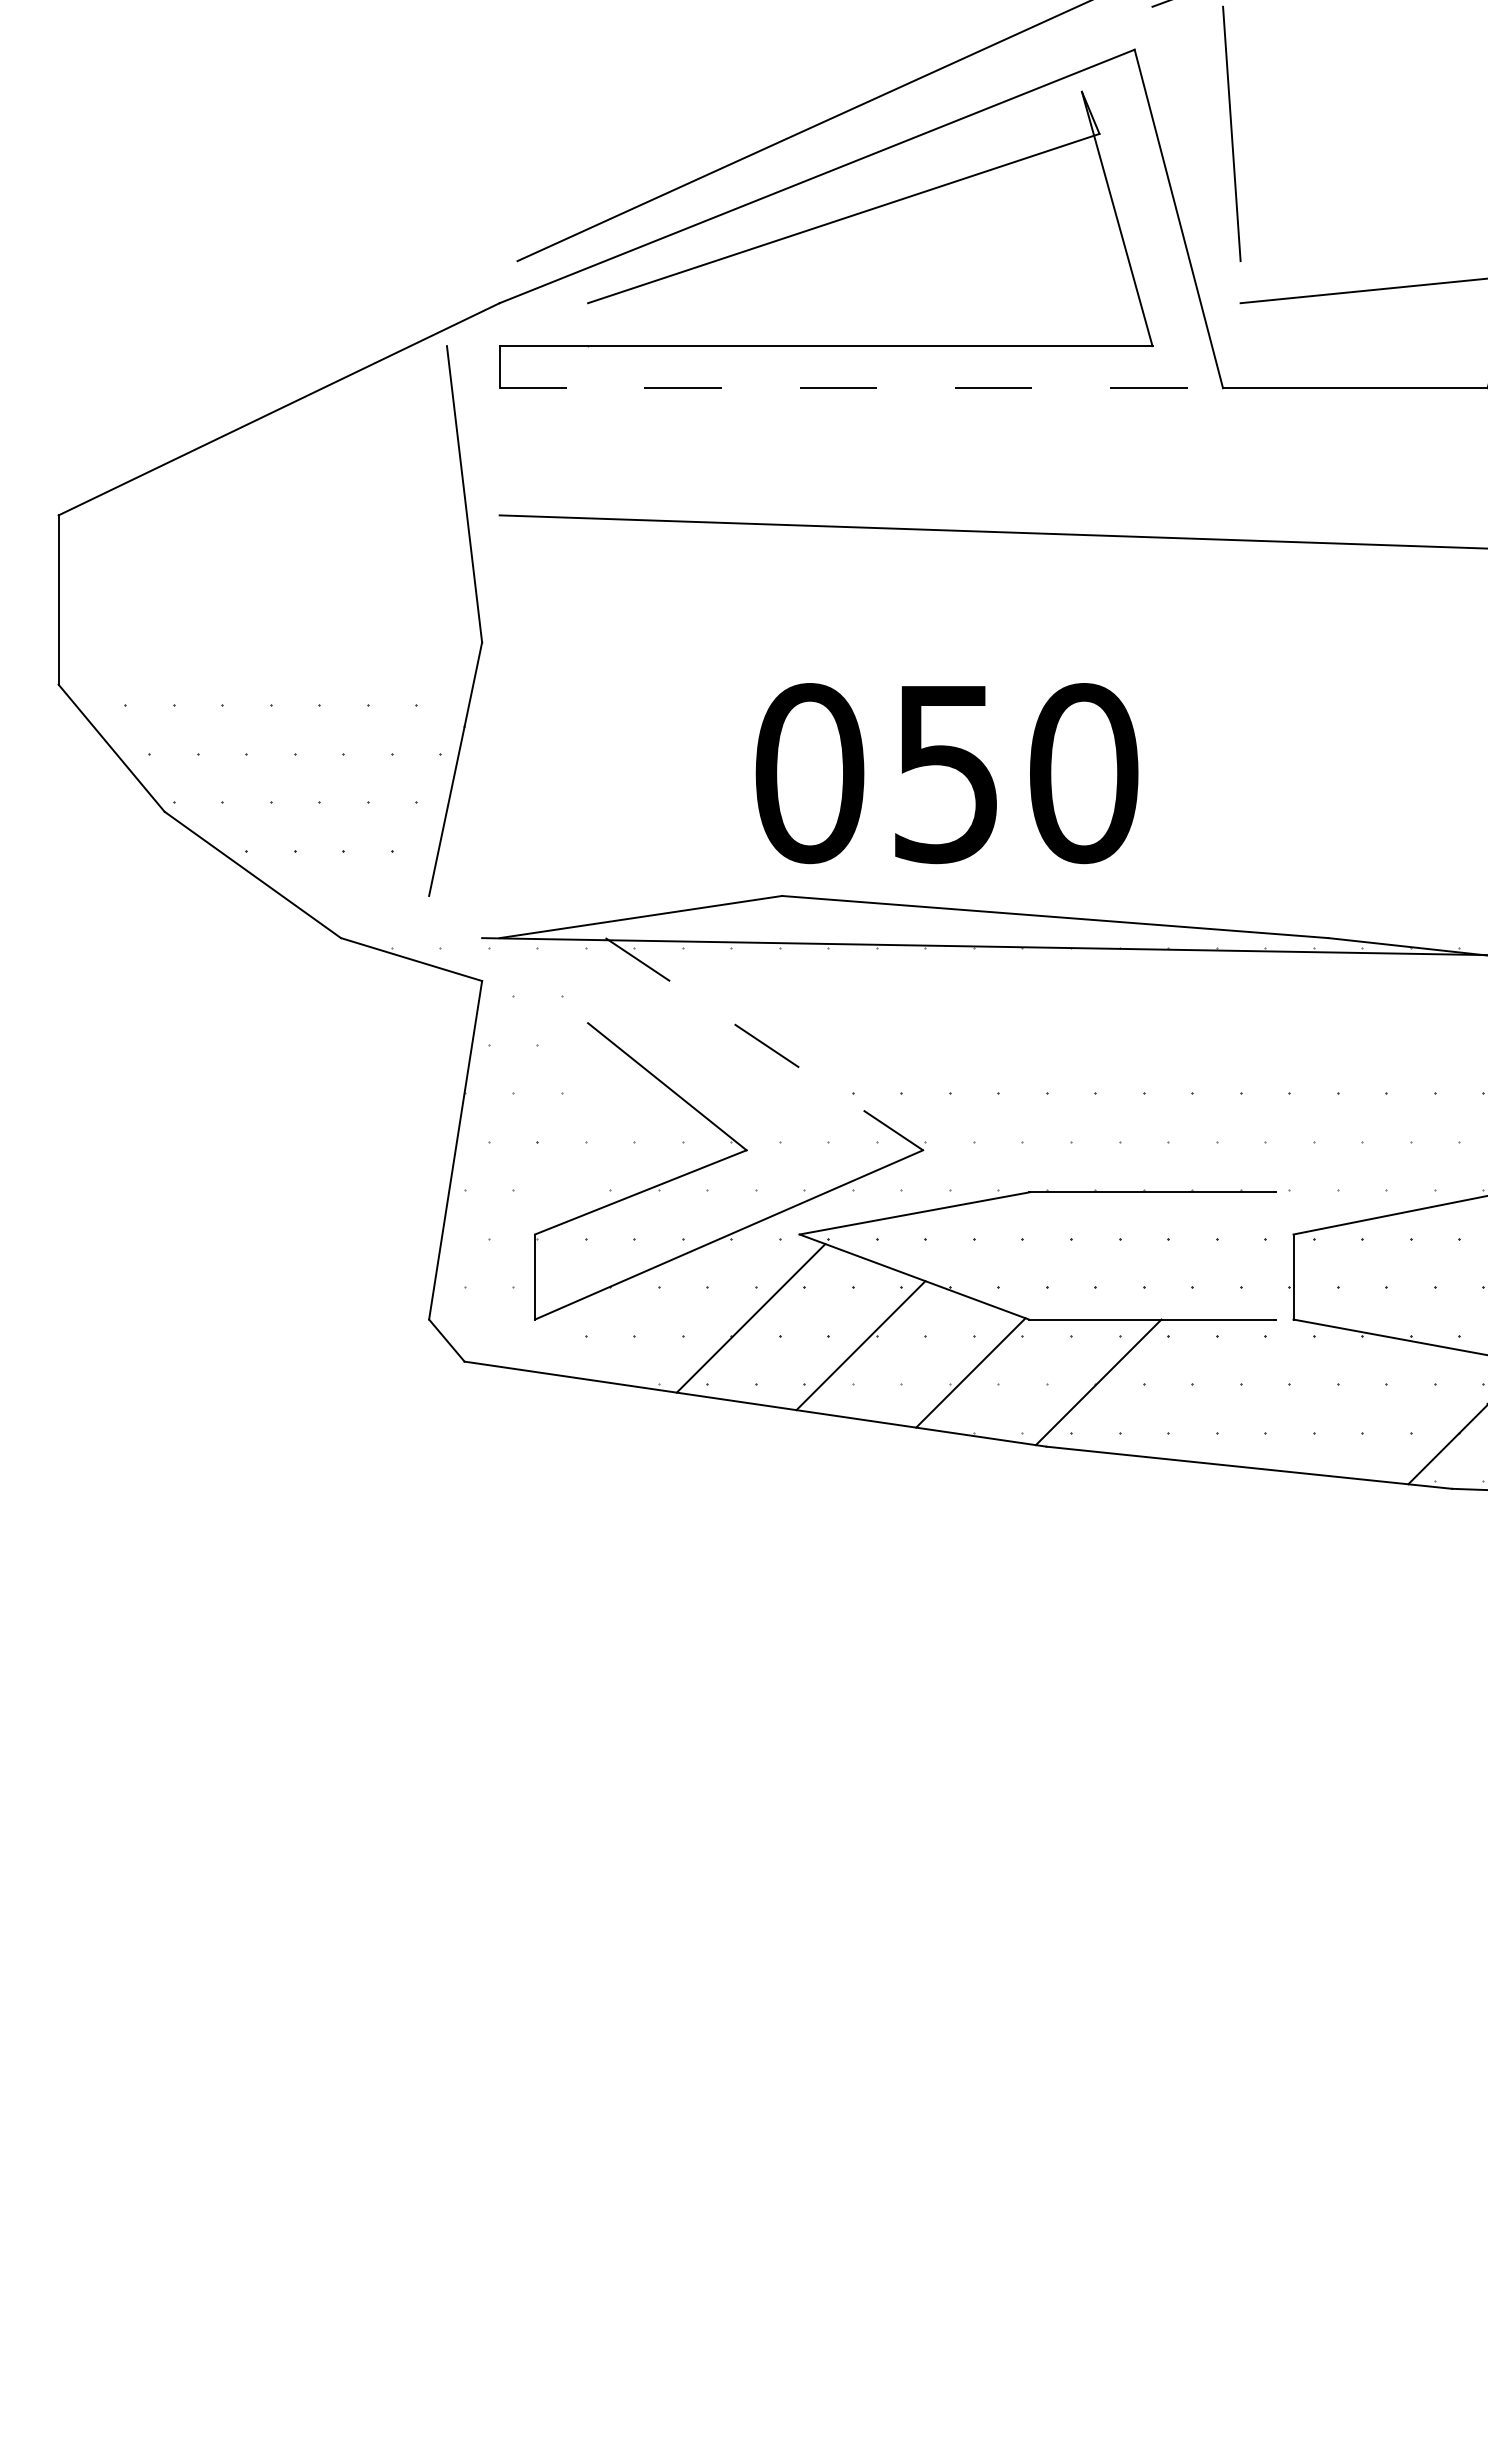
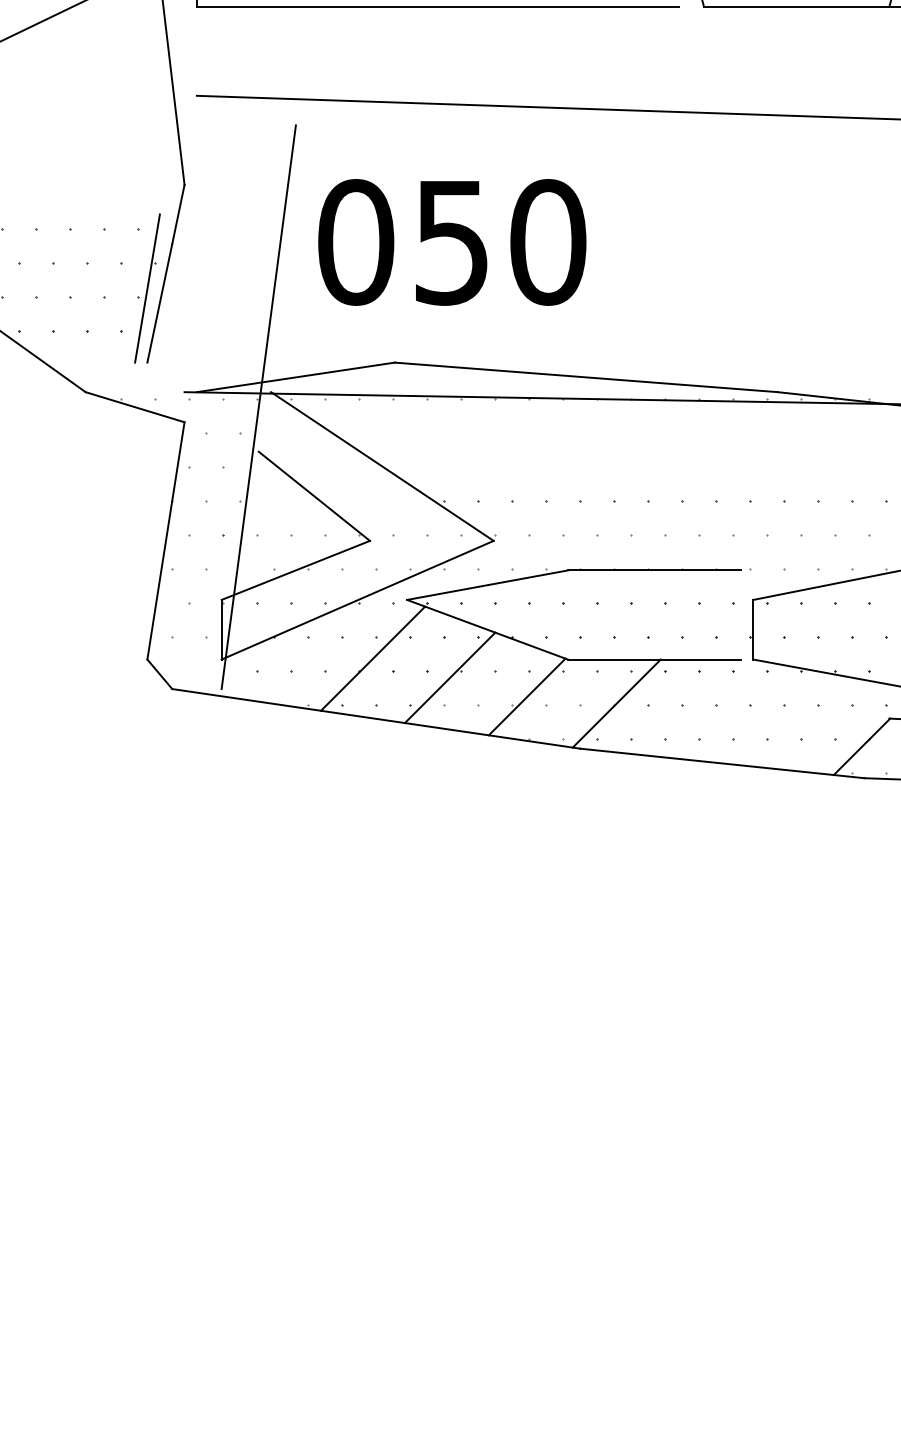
line: (843, 388) -> (437, 6), dashed -> solid
text: (946, 773) -> (451, 242), moved
line: (428, 789) -> (146, 287), added
line: (587, 959) -> (258, 407), added
line: (764, 1044) -> (382, 466), dashed -> solid

